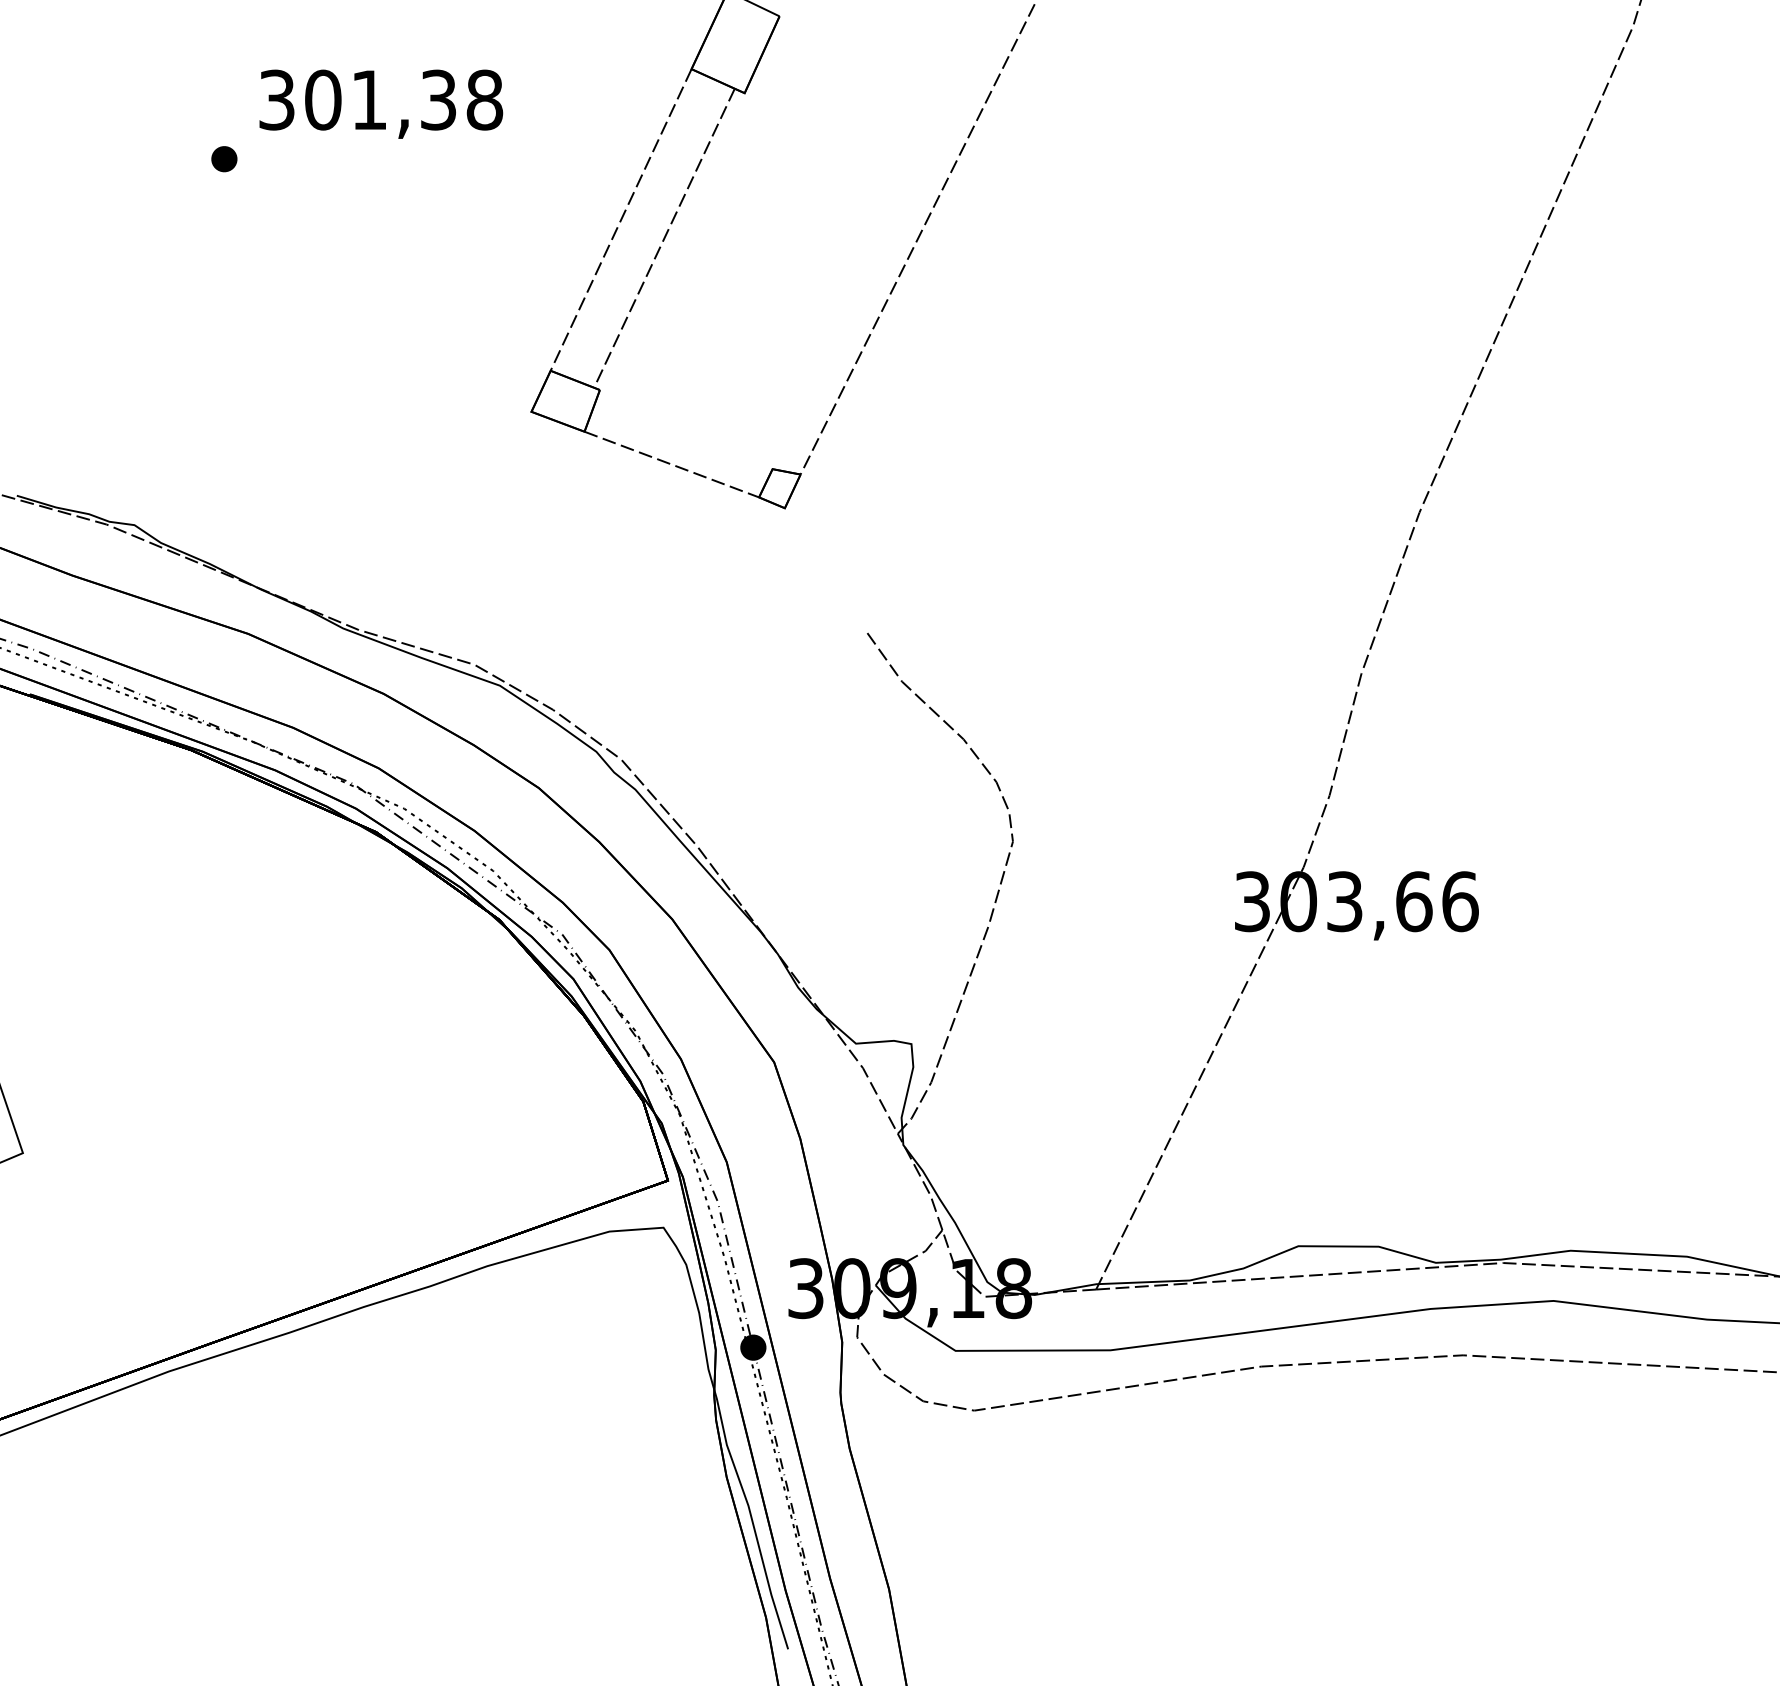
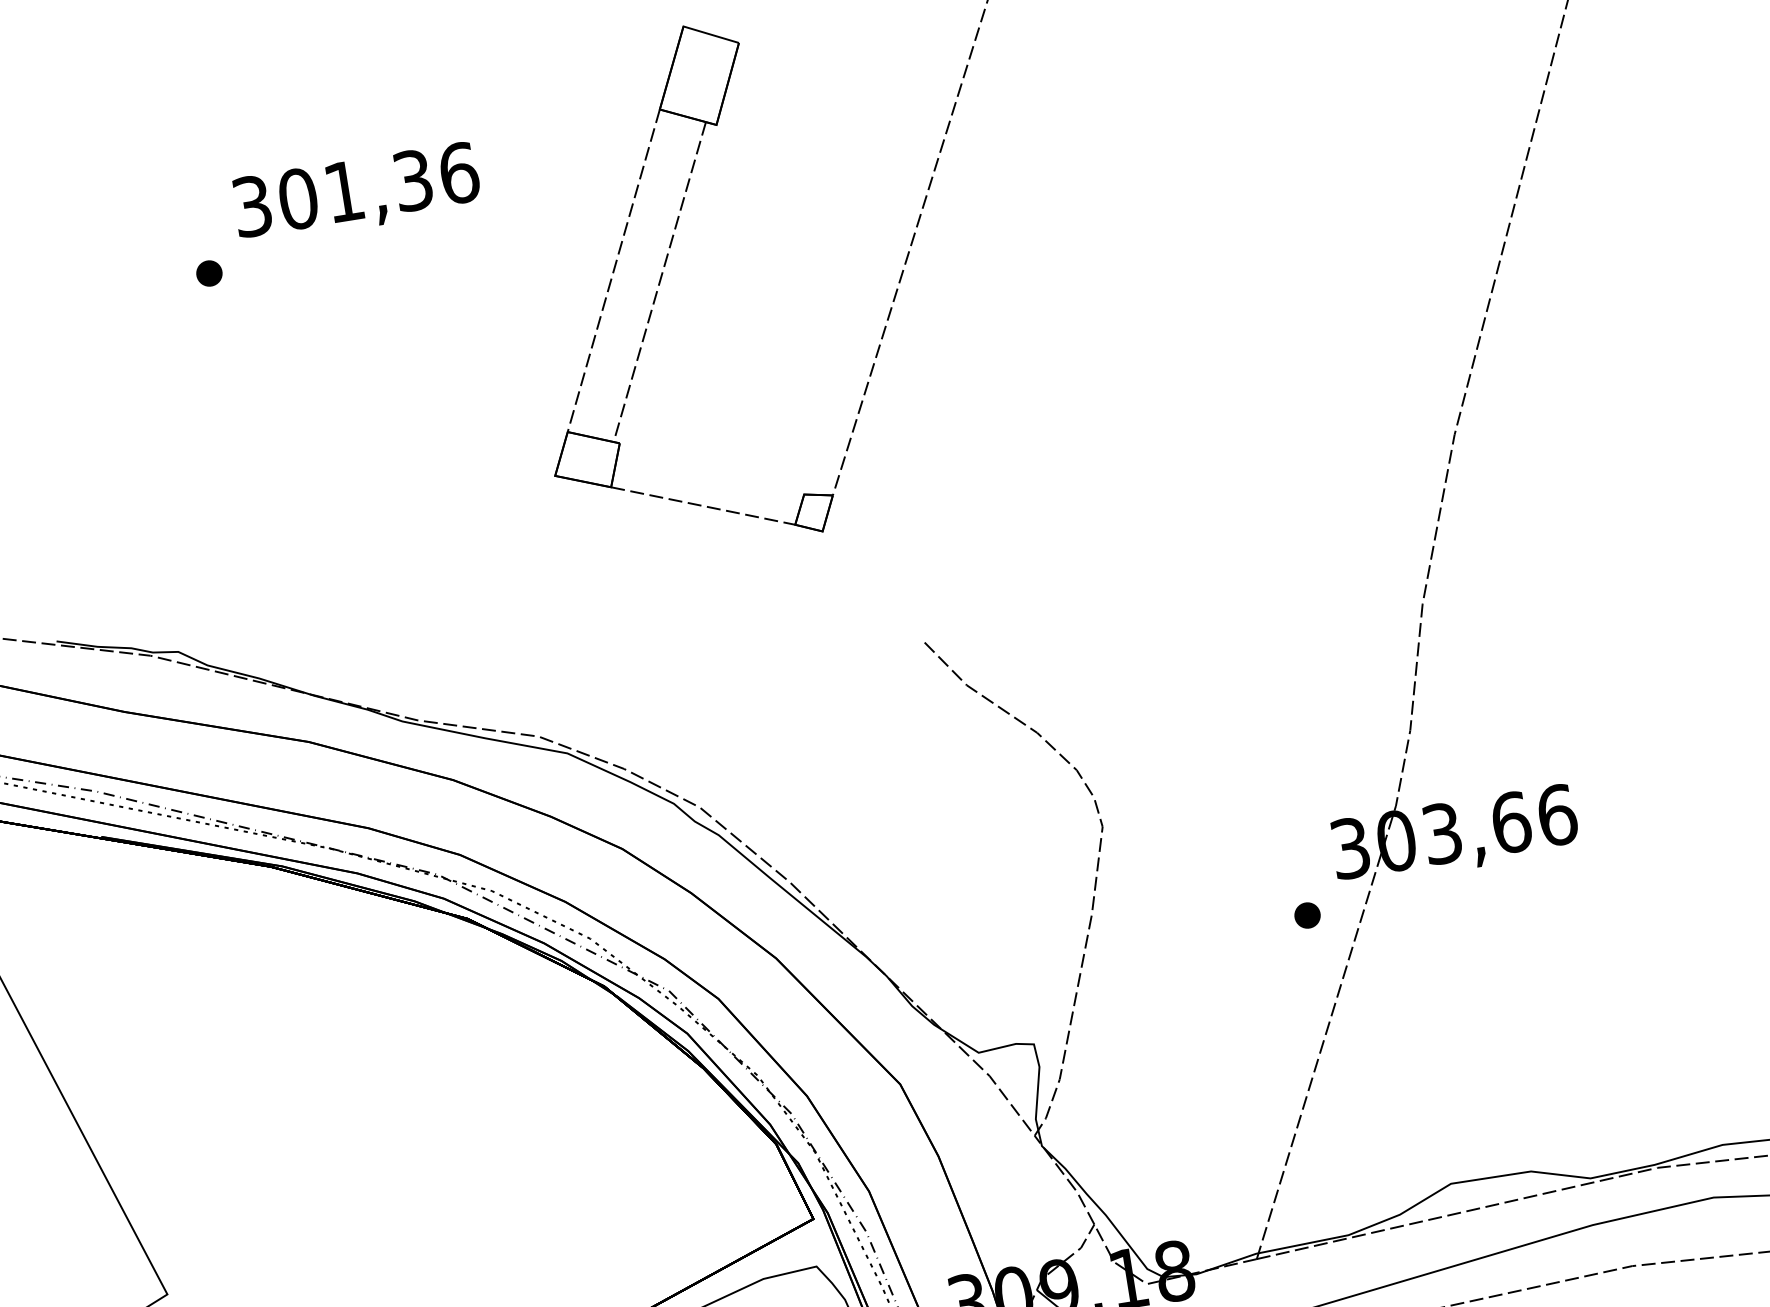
text: (484, 99) -> (458, 172), 301,38 -> 301,36
part: (1199, 960) -> (1307, 915), added

